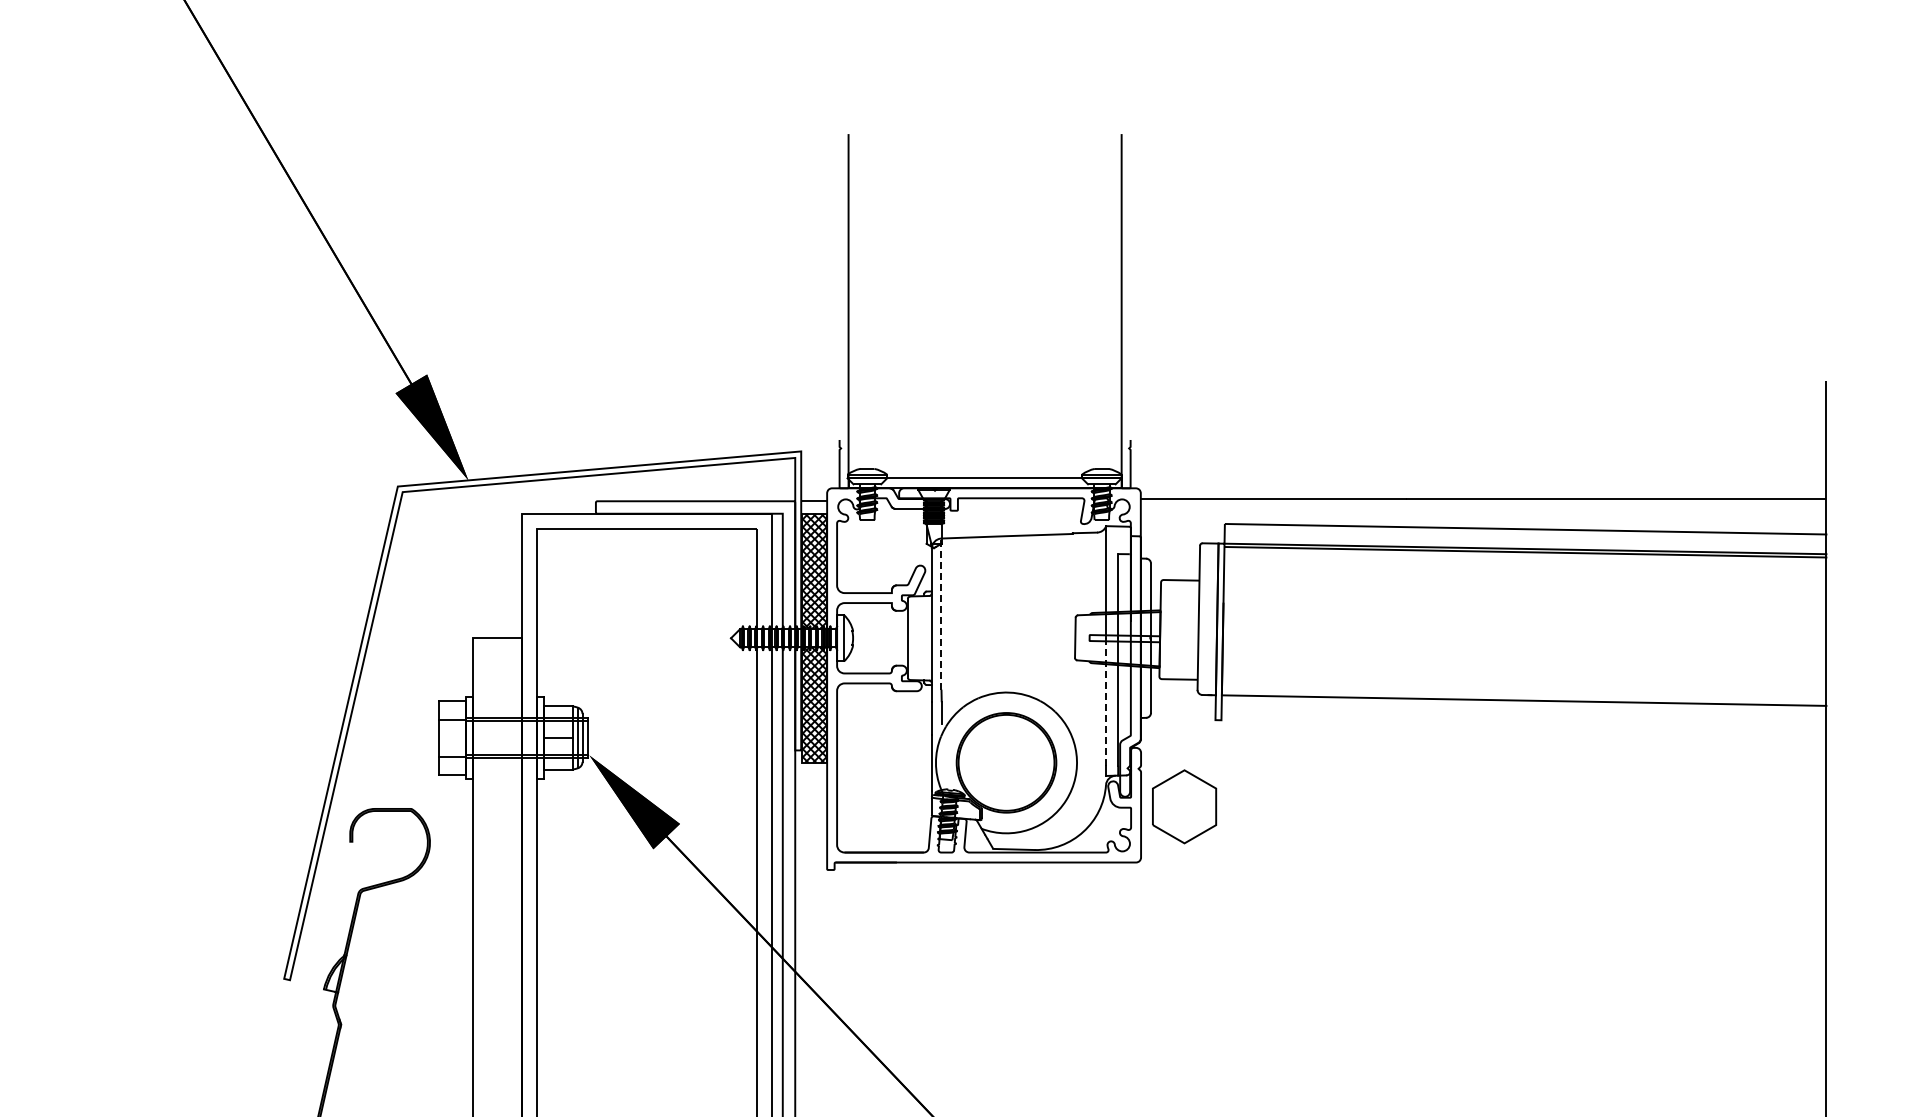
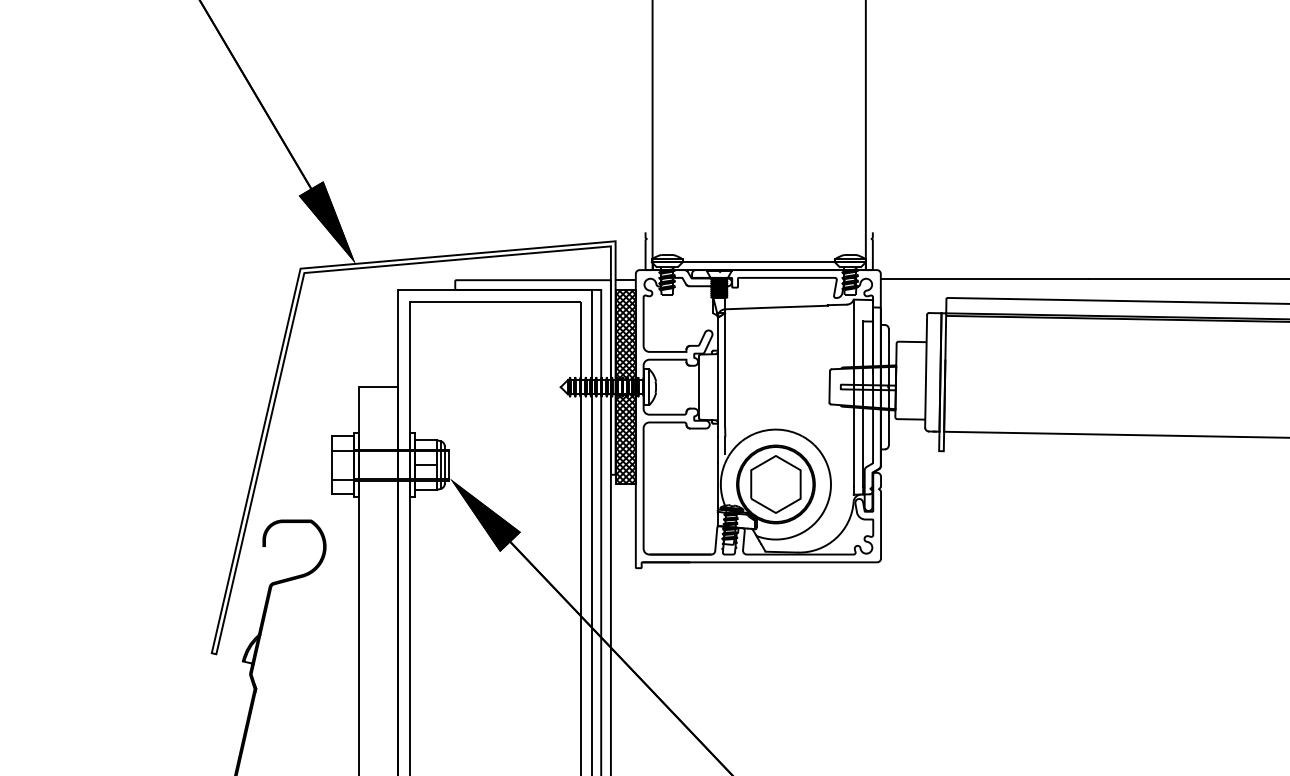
line: (941, 614) -> (725, 368), dashed -> solid
line: (1106, 702) -> (854, 437), dashed -> solid
part: (1184, 806) -> (775, 484), moved

